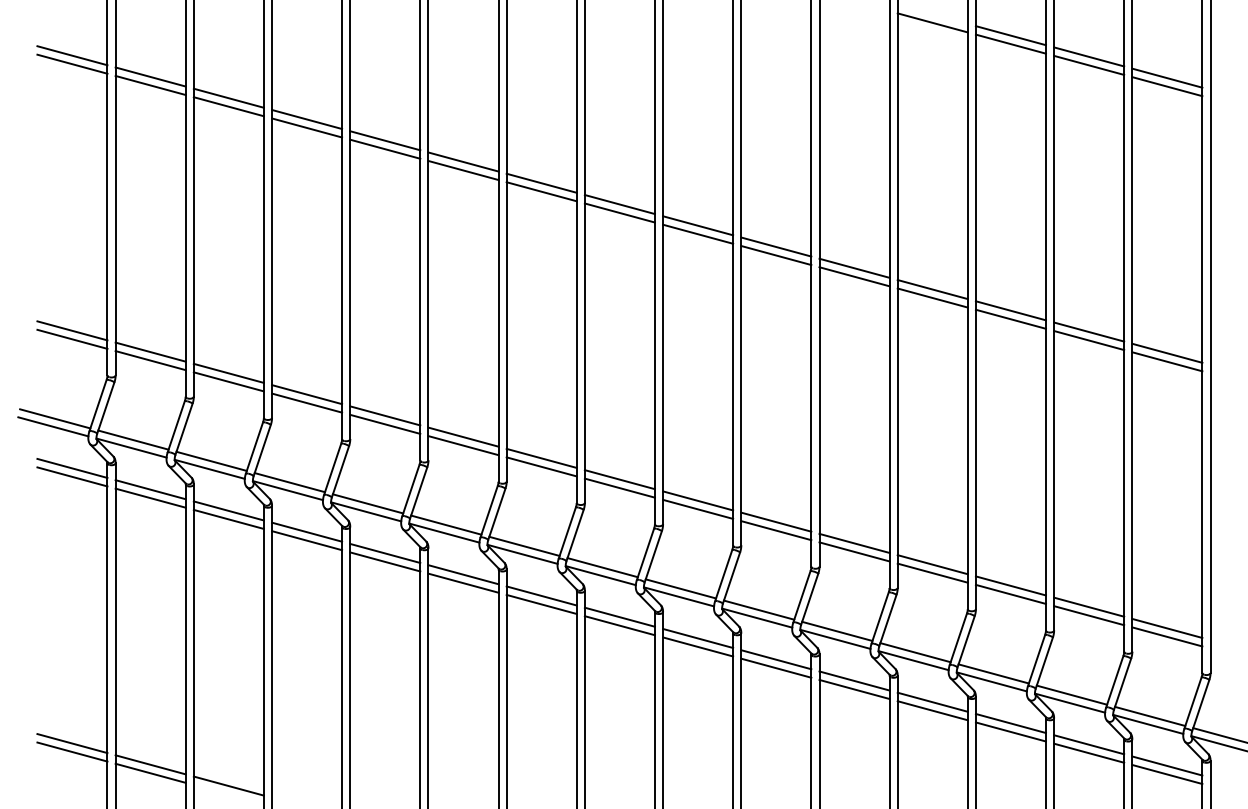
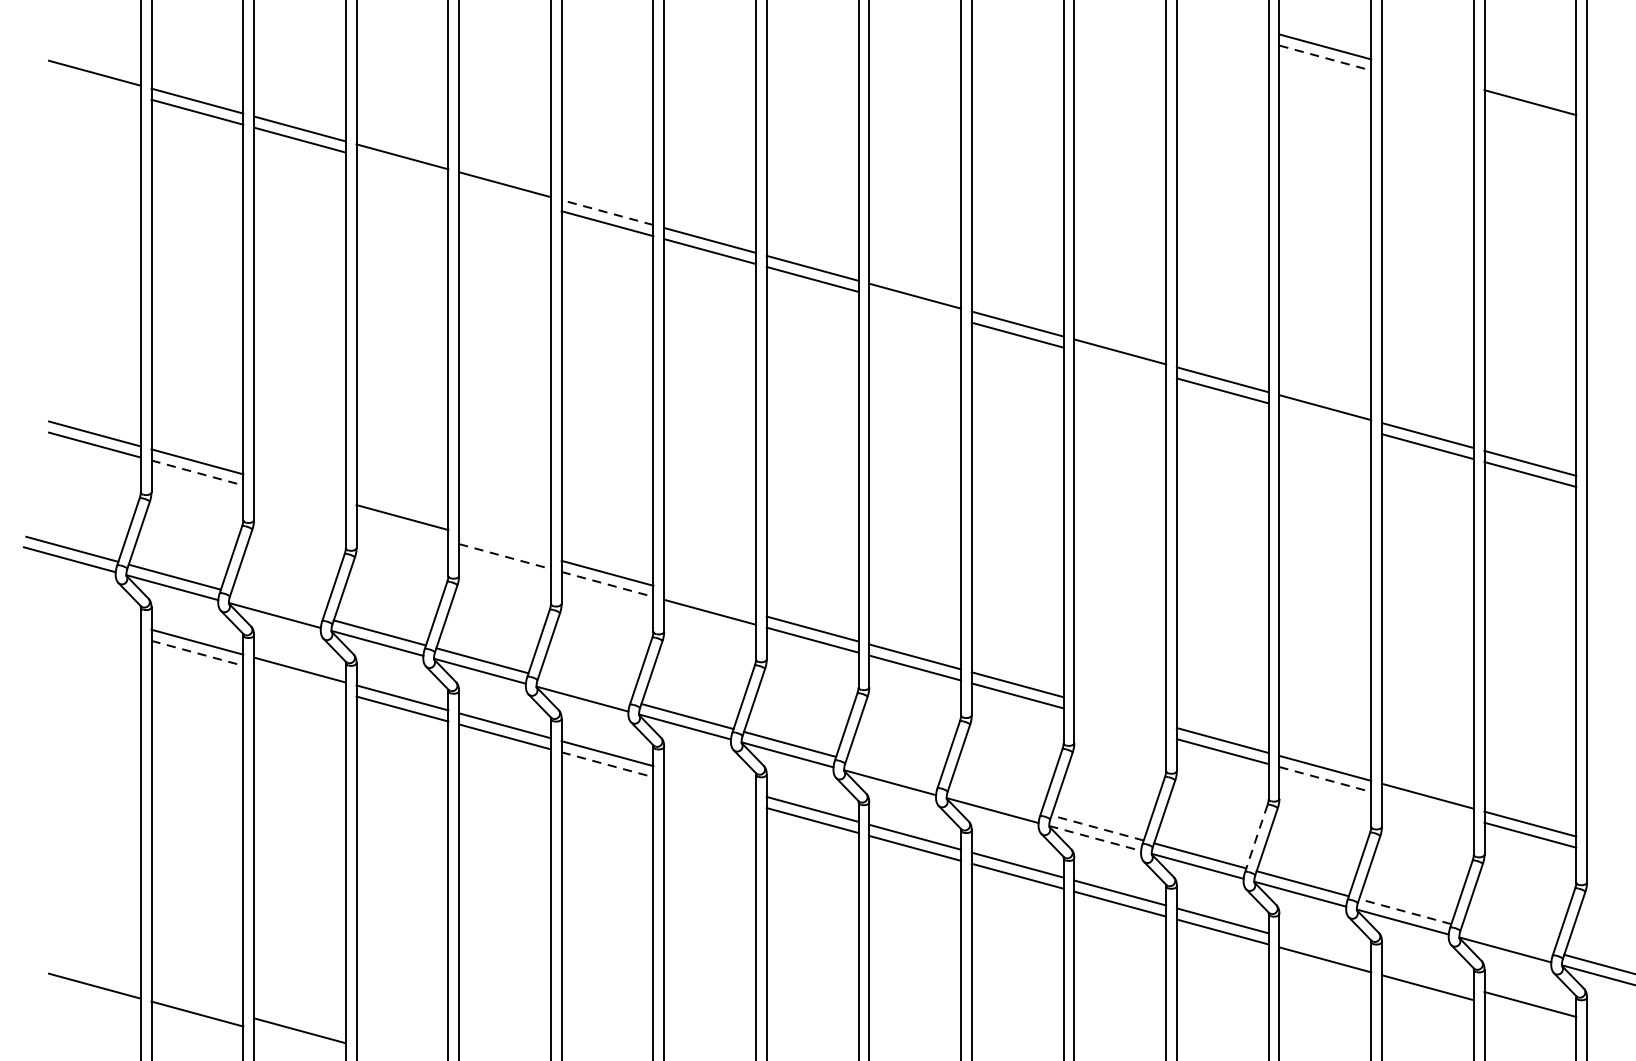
line: (932, 22) -> (1222, 29), removed
line: (1011, 44) -> (1326, 58), solid -> dashed
line: (1089, 56) -> (1428, 74), removed
line: (72, 63) -> (94, 83), removed
line: (1089, 64) -> (1428, 84), removed
line: (1167, 86) -> (1530, 113), removed
line: (307, 127) -> (403, 167), removed
line: (385, 148) -> (505, 194), removed
line: (463, 161) -> (607, 211), solid -> dashed
line: (698, 233) -> (915, 306), removed
line: (854, 276) -> (1120, 362), removed
line: (1010, 318) -> (1324, 417), removed
line: (151, 360) -> (198, 472), solid -> dashed
line: (228, 372) -> (299, 488), removed
line: (228, 381) -> (299, 500), removed
line: (307, 402) -> (403, 527), removed
line: (385, 415) -> (505, 544), removed
line: (385, 424) -> (505, 556), solid -> dashed
line: (463, 445) -> (607, 584), solid -> dashed
line: (541, 457) -> (709, 599), removed
line: (211, 460) -> (277, 603), removed
line: (72, 467) -> (94, 613), removed
line: (72, 476) -> (94, 624), removed
line: (151, 498) -> (198, 653), solid -> dashed
line: (228, 518) -> (299, 679), removed
line: (446, 524) -> (585, 687), removed
line: (854, 542) -> (1120, 711), removed
line: (854, 551) -> (1120, 723), removed
line: (463, 583) -> (607, 765), solid -> dashed
line: (680, 588) -> (892, 771), removed
line: (1011, 594) -> (1326, 779), solid -> dashed
line: (541, 595) -> (709, 780), removed
line: (541, 603) -> (709, 791), removed
line: (758, 609) -> (994, 799), removed
line: (1089, 615) -> (1428, 807), removed
line: (836, 631) -> (1096, 828), solid -> dashed
line: (835, 639) -> (1095, 838), solid -> dashed
line: (958, 639) -> (1256, 838), solid -> dashed
line: (1071, 695) -> (1404, 912), solid -> dashed
line: (1150, 715) -> (1508, 938), removed
line: (1010, 723) -> (1324, 948), removed
line: (72, 743) -> (94, 974), removed
line: (1089, 744) -> (1428, 976), removed
line: (150, 764) -> (197, 1002), removed
line: (1167, 774) -> (1530, 1015), removed

